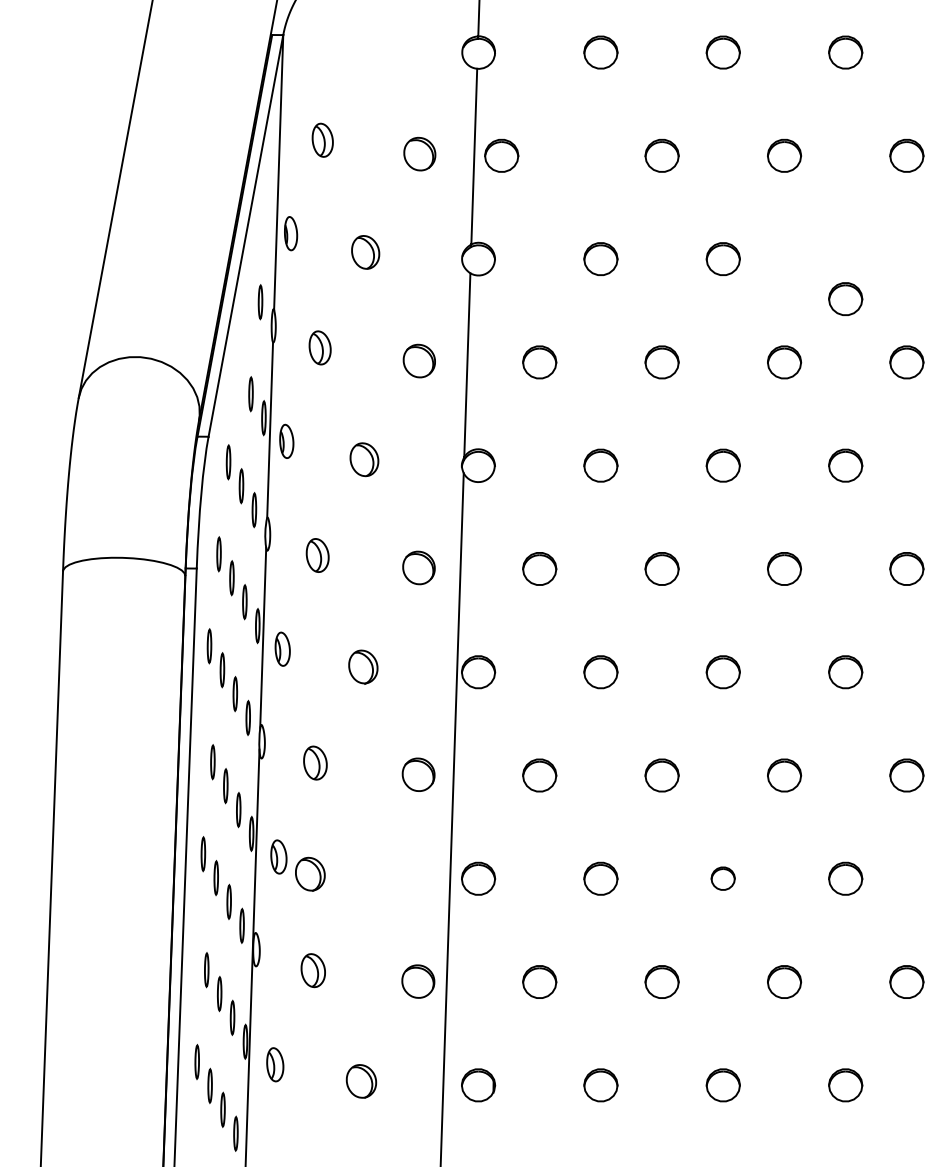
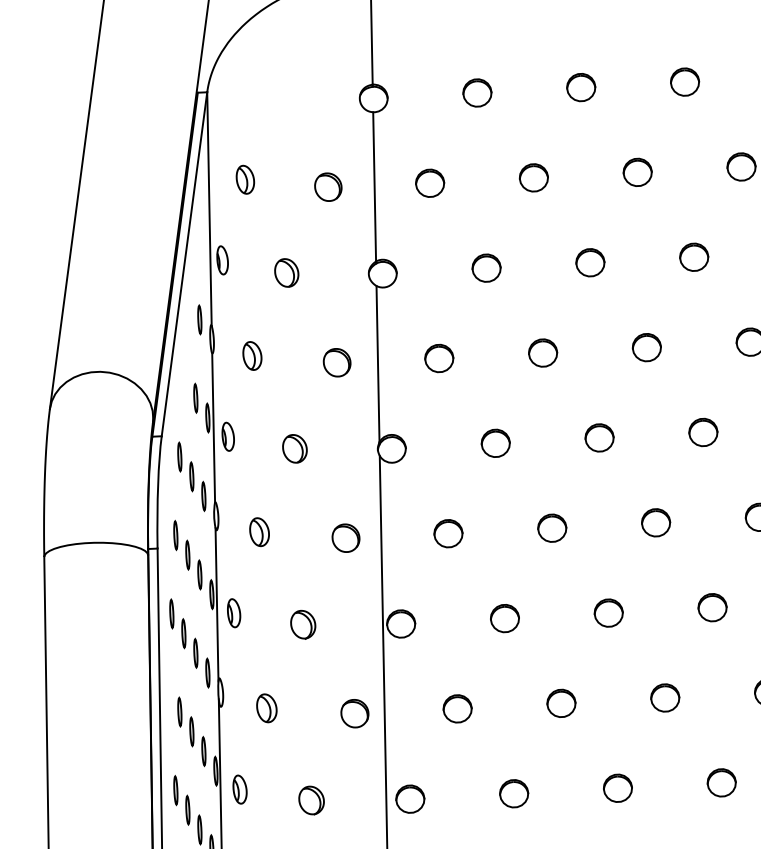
part: (501, 155) -> (429, 183), moved
part: (845, 298) -> (694, 256), moved
part: (310, 873) -> (311, 799), moved
part: (722, 878) -> (617, 788), size x1.43

